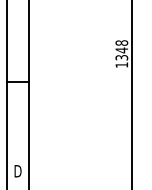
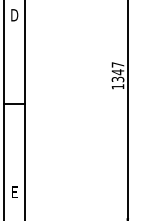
text: (121, 42) -> (117, 64), 1348 -> 1347
text: (17, 171) -> (14, 192), D -> E

